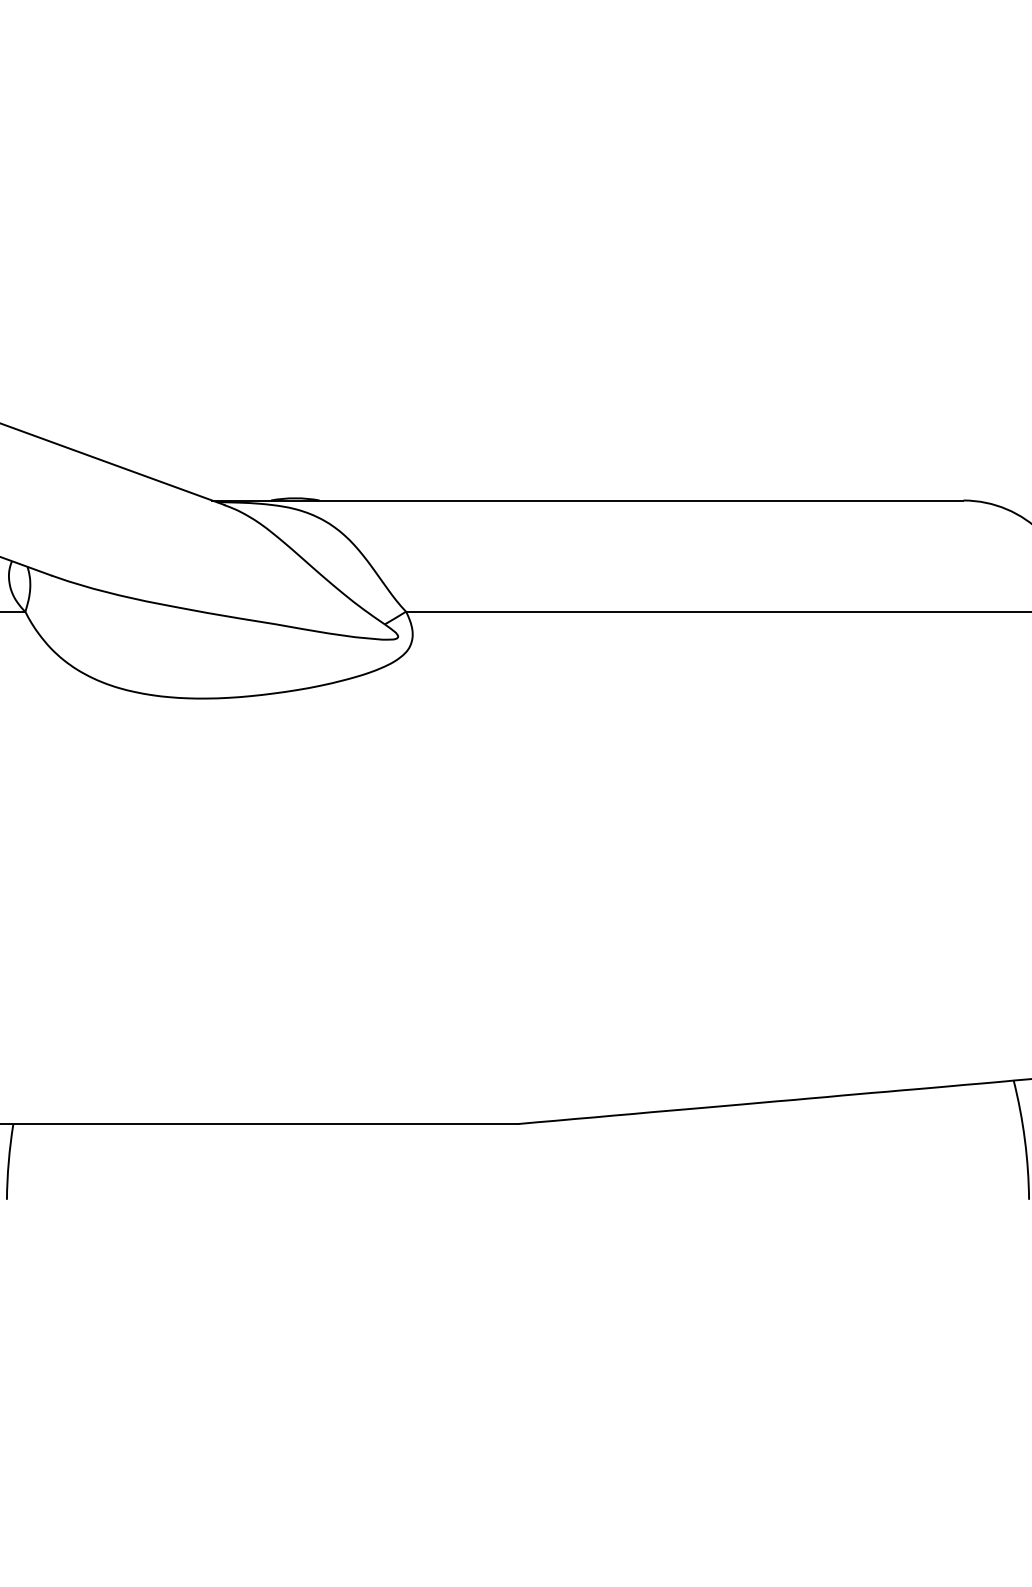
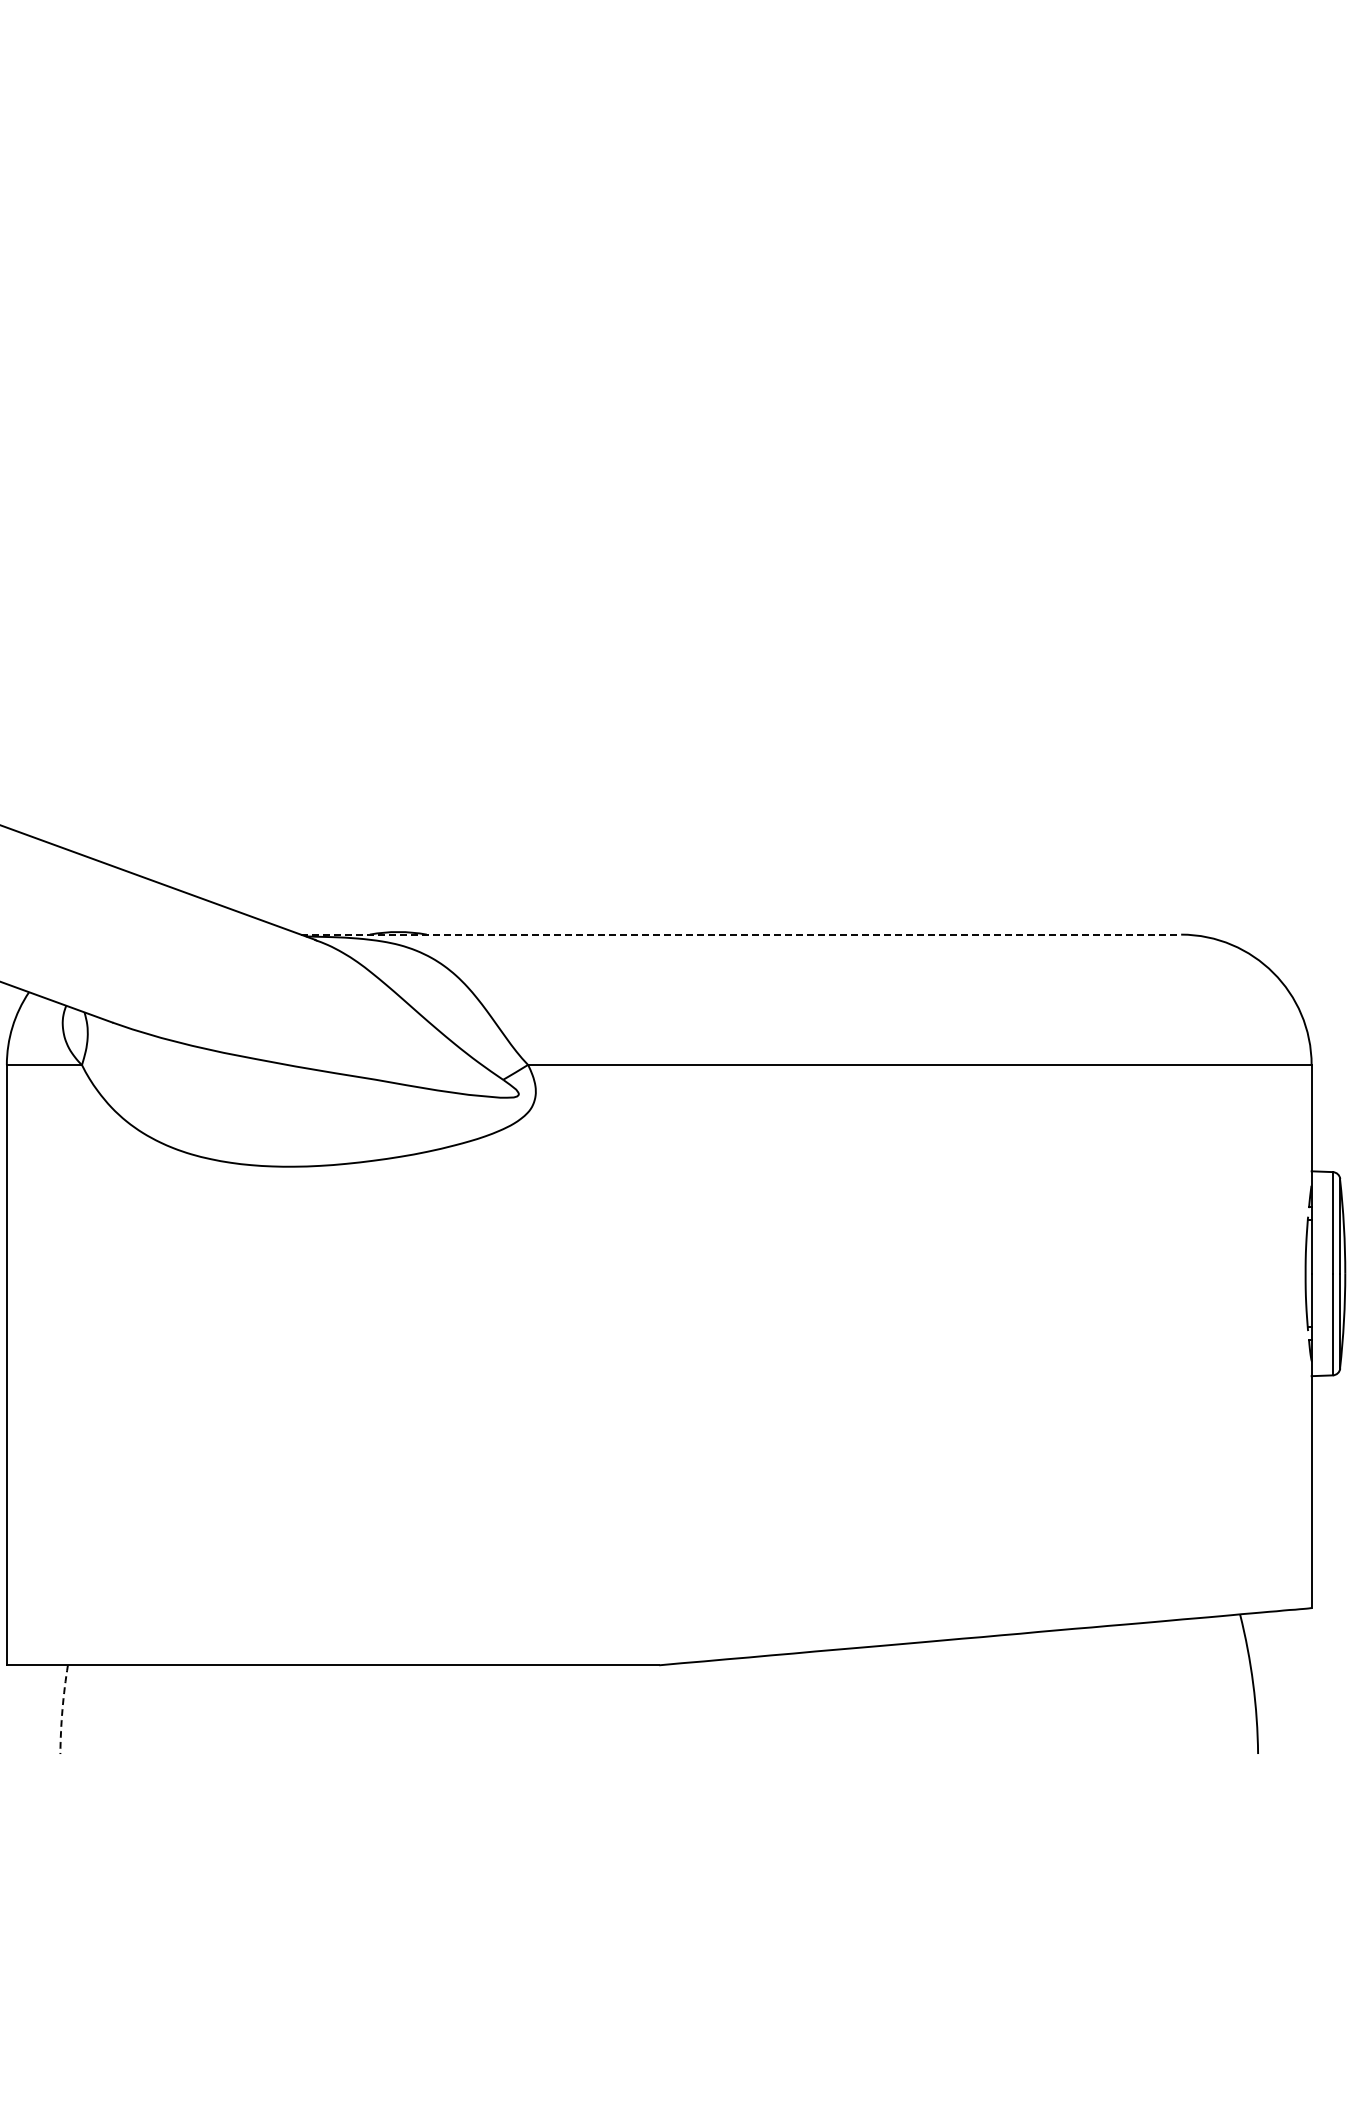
line: (588, 500) -> (741, 934), solid -> dashed
arc: (8, 1161) -> (62, 1709), solid -> dashed

